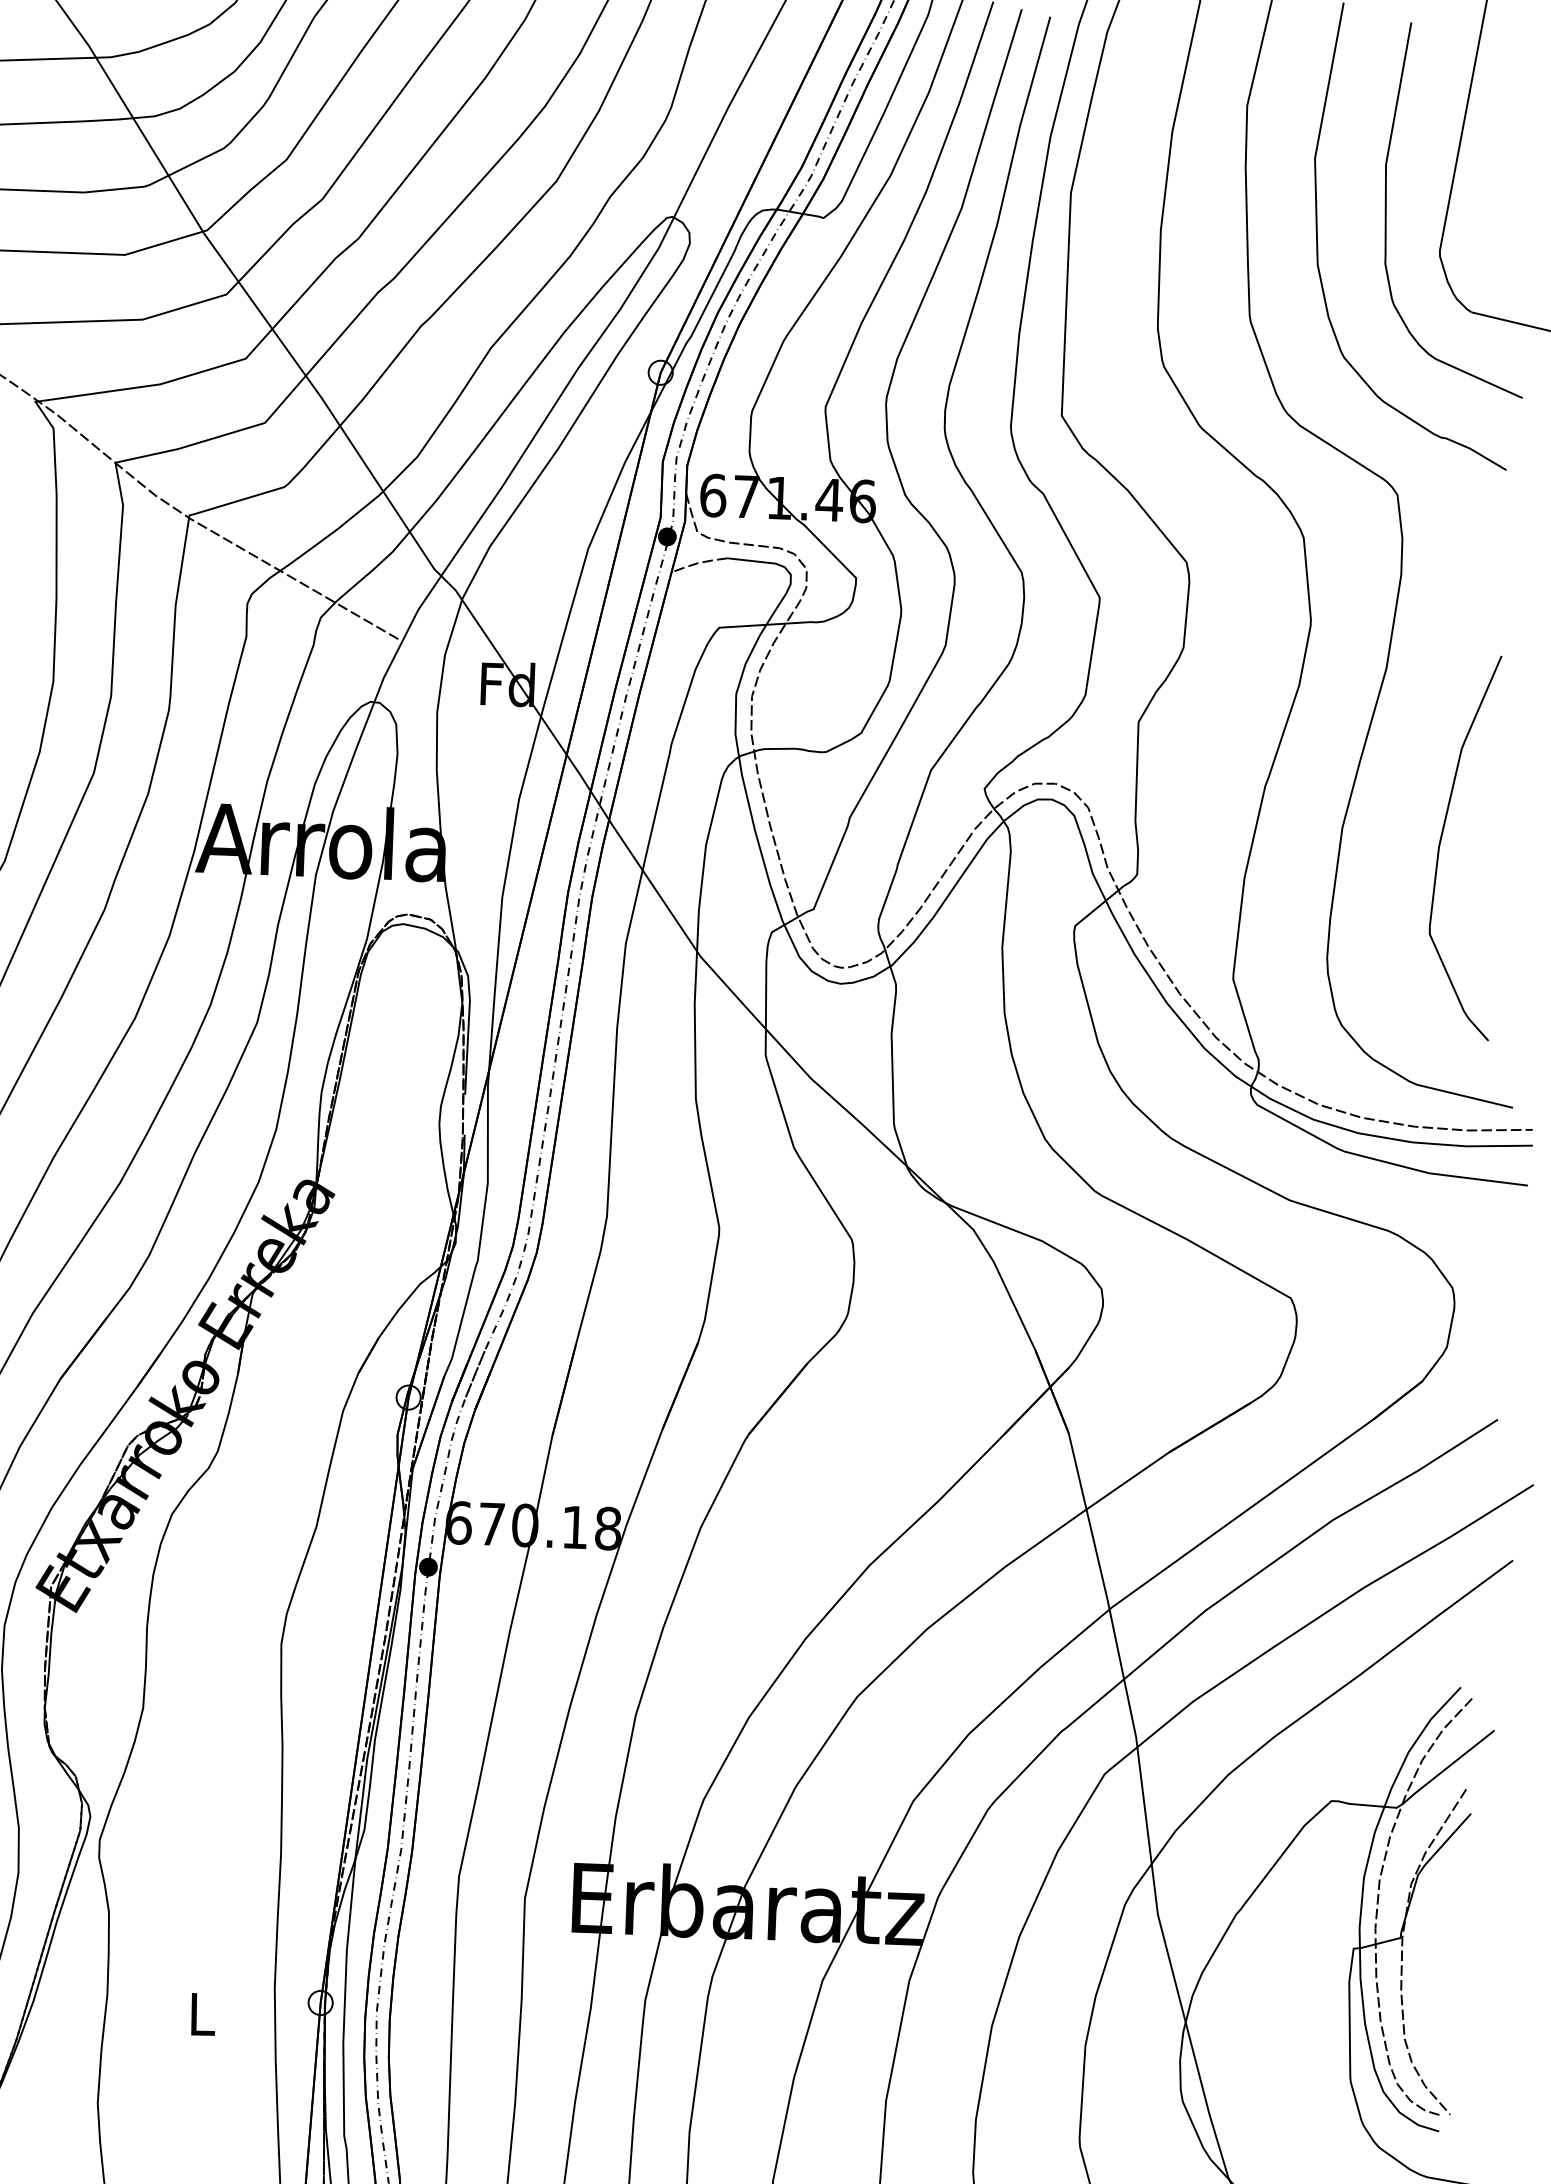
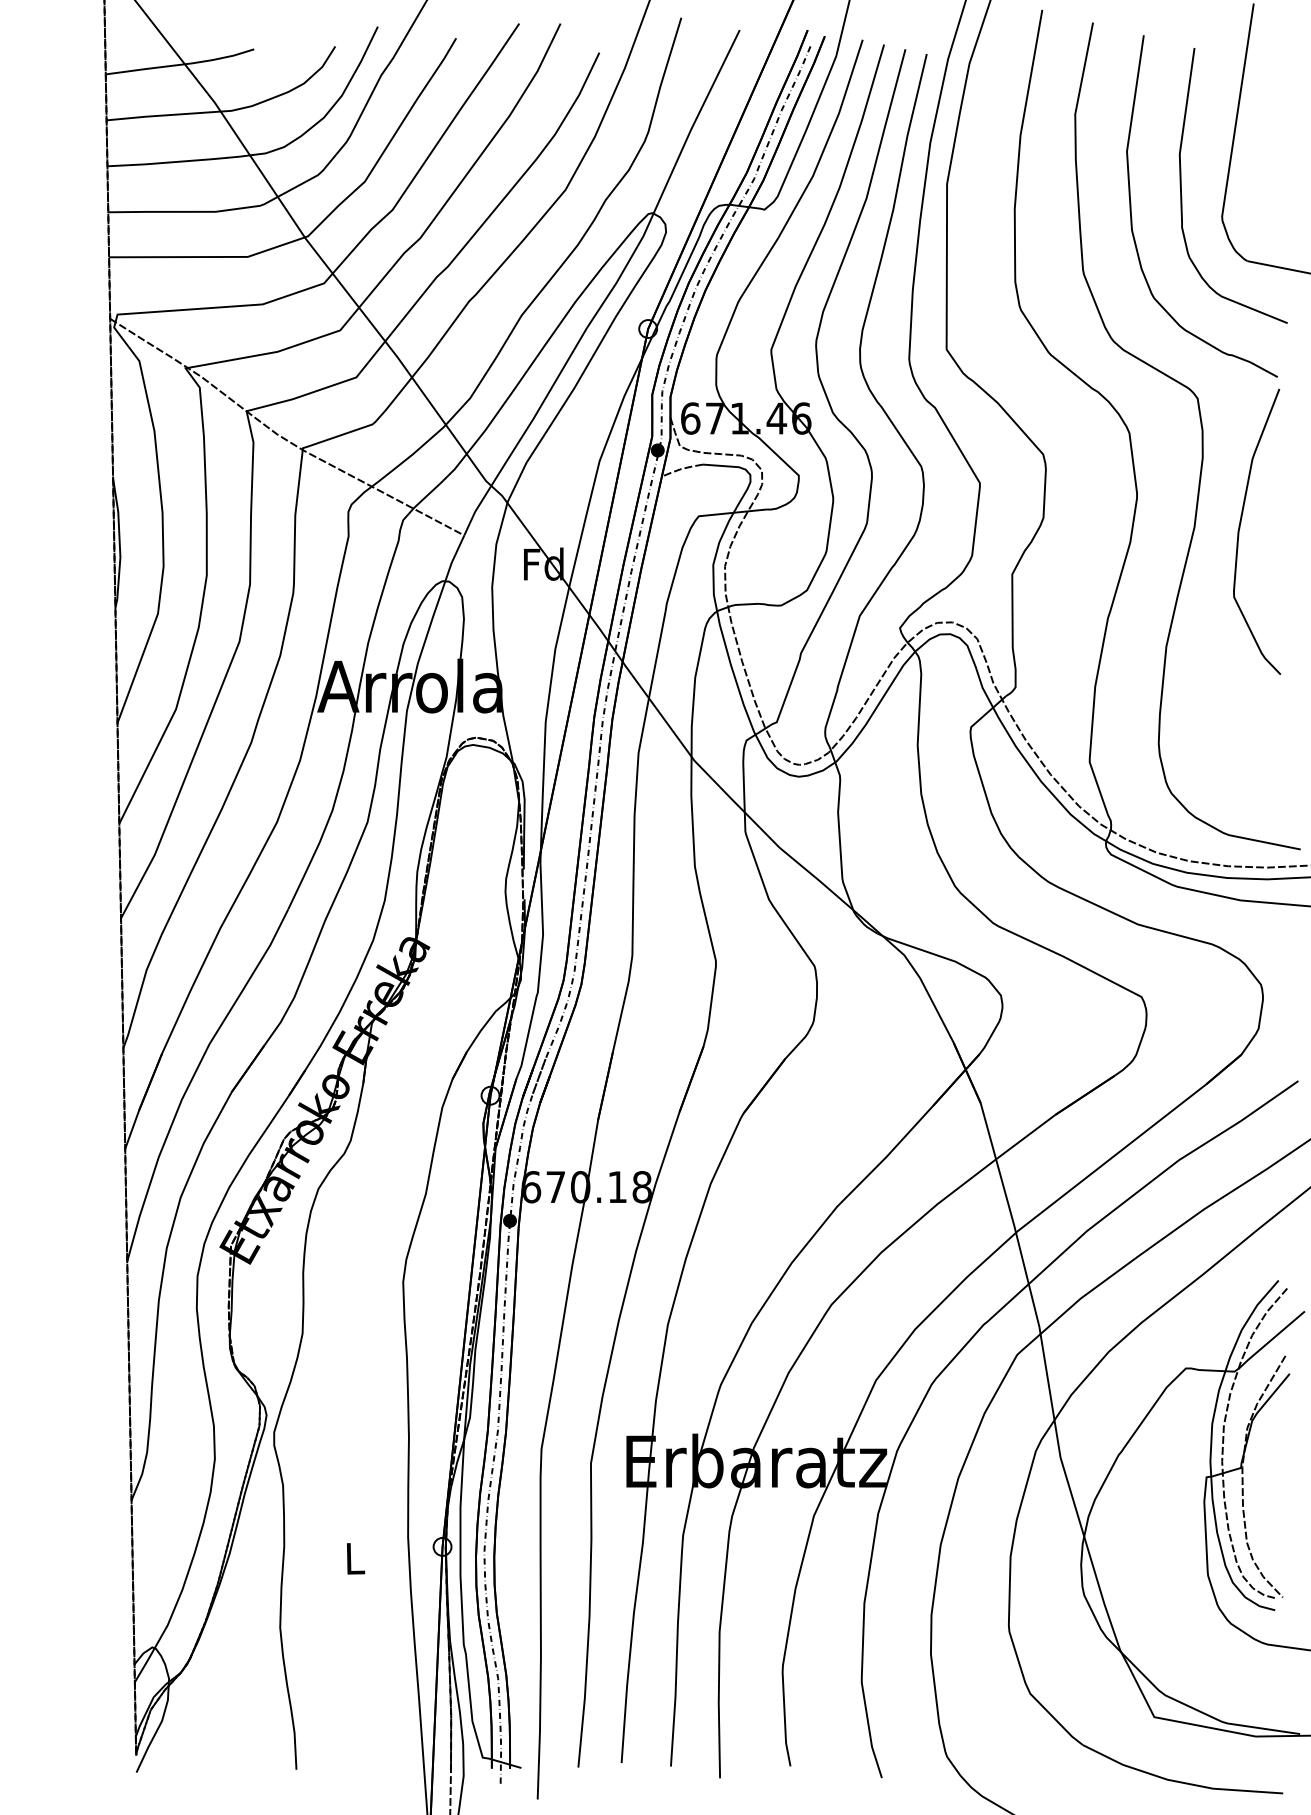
curve: (1441, 841) -> (1240, 528), moved

